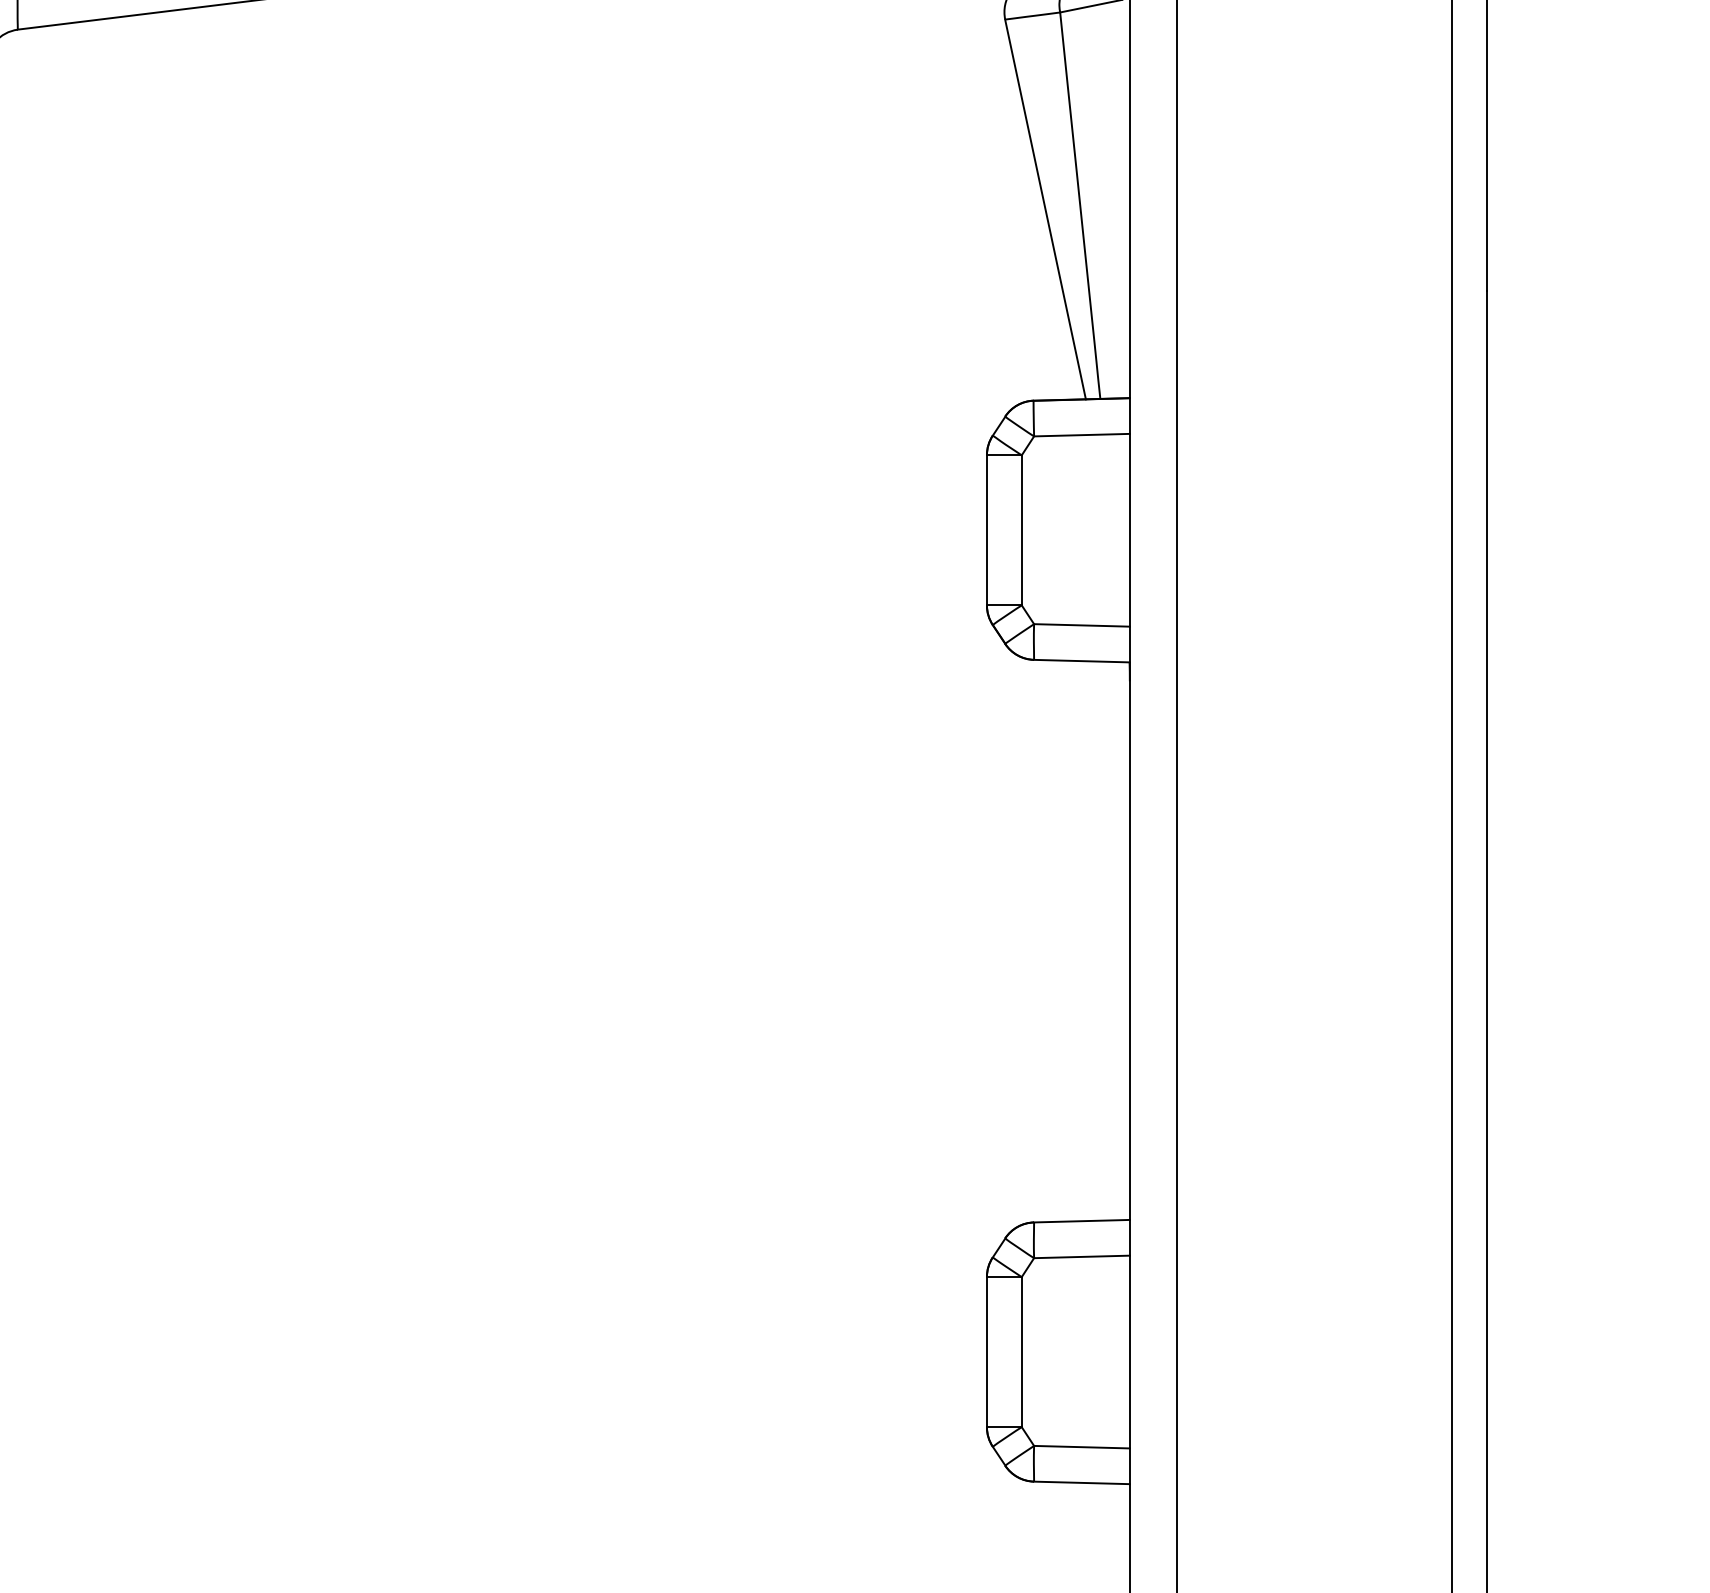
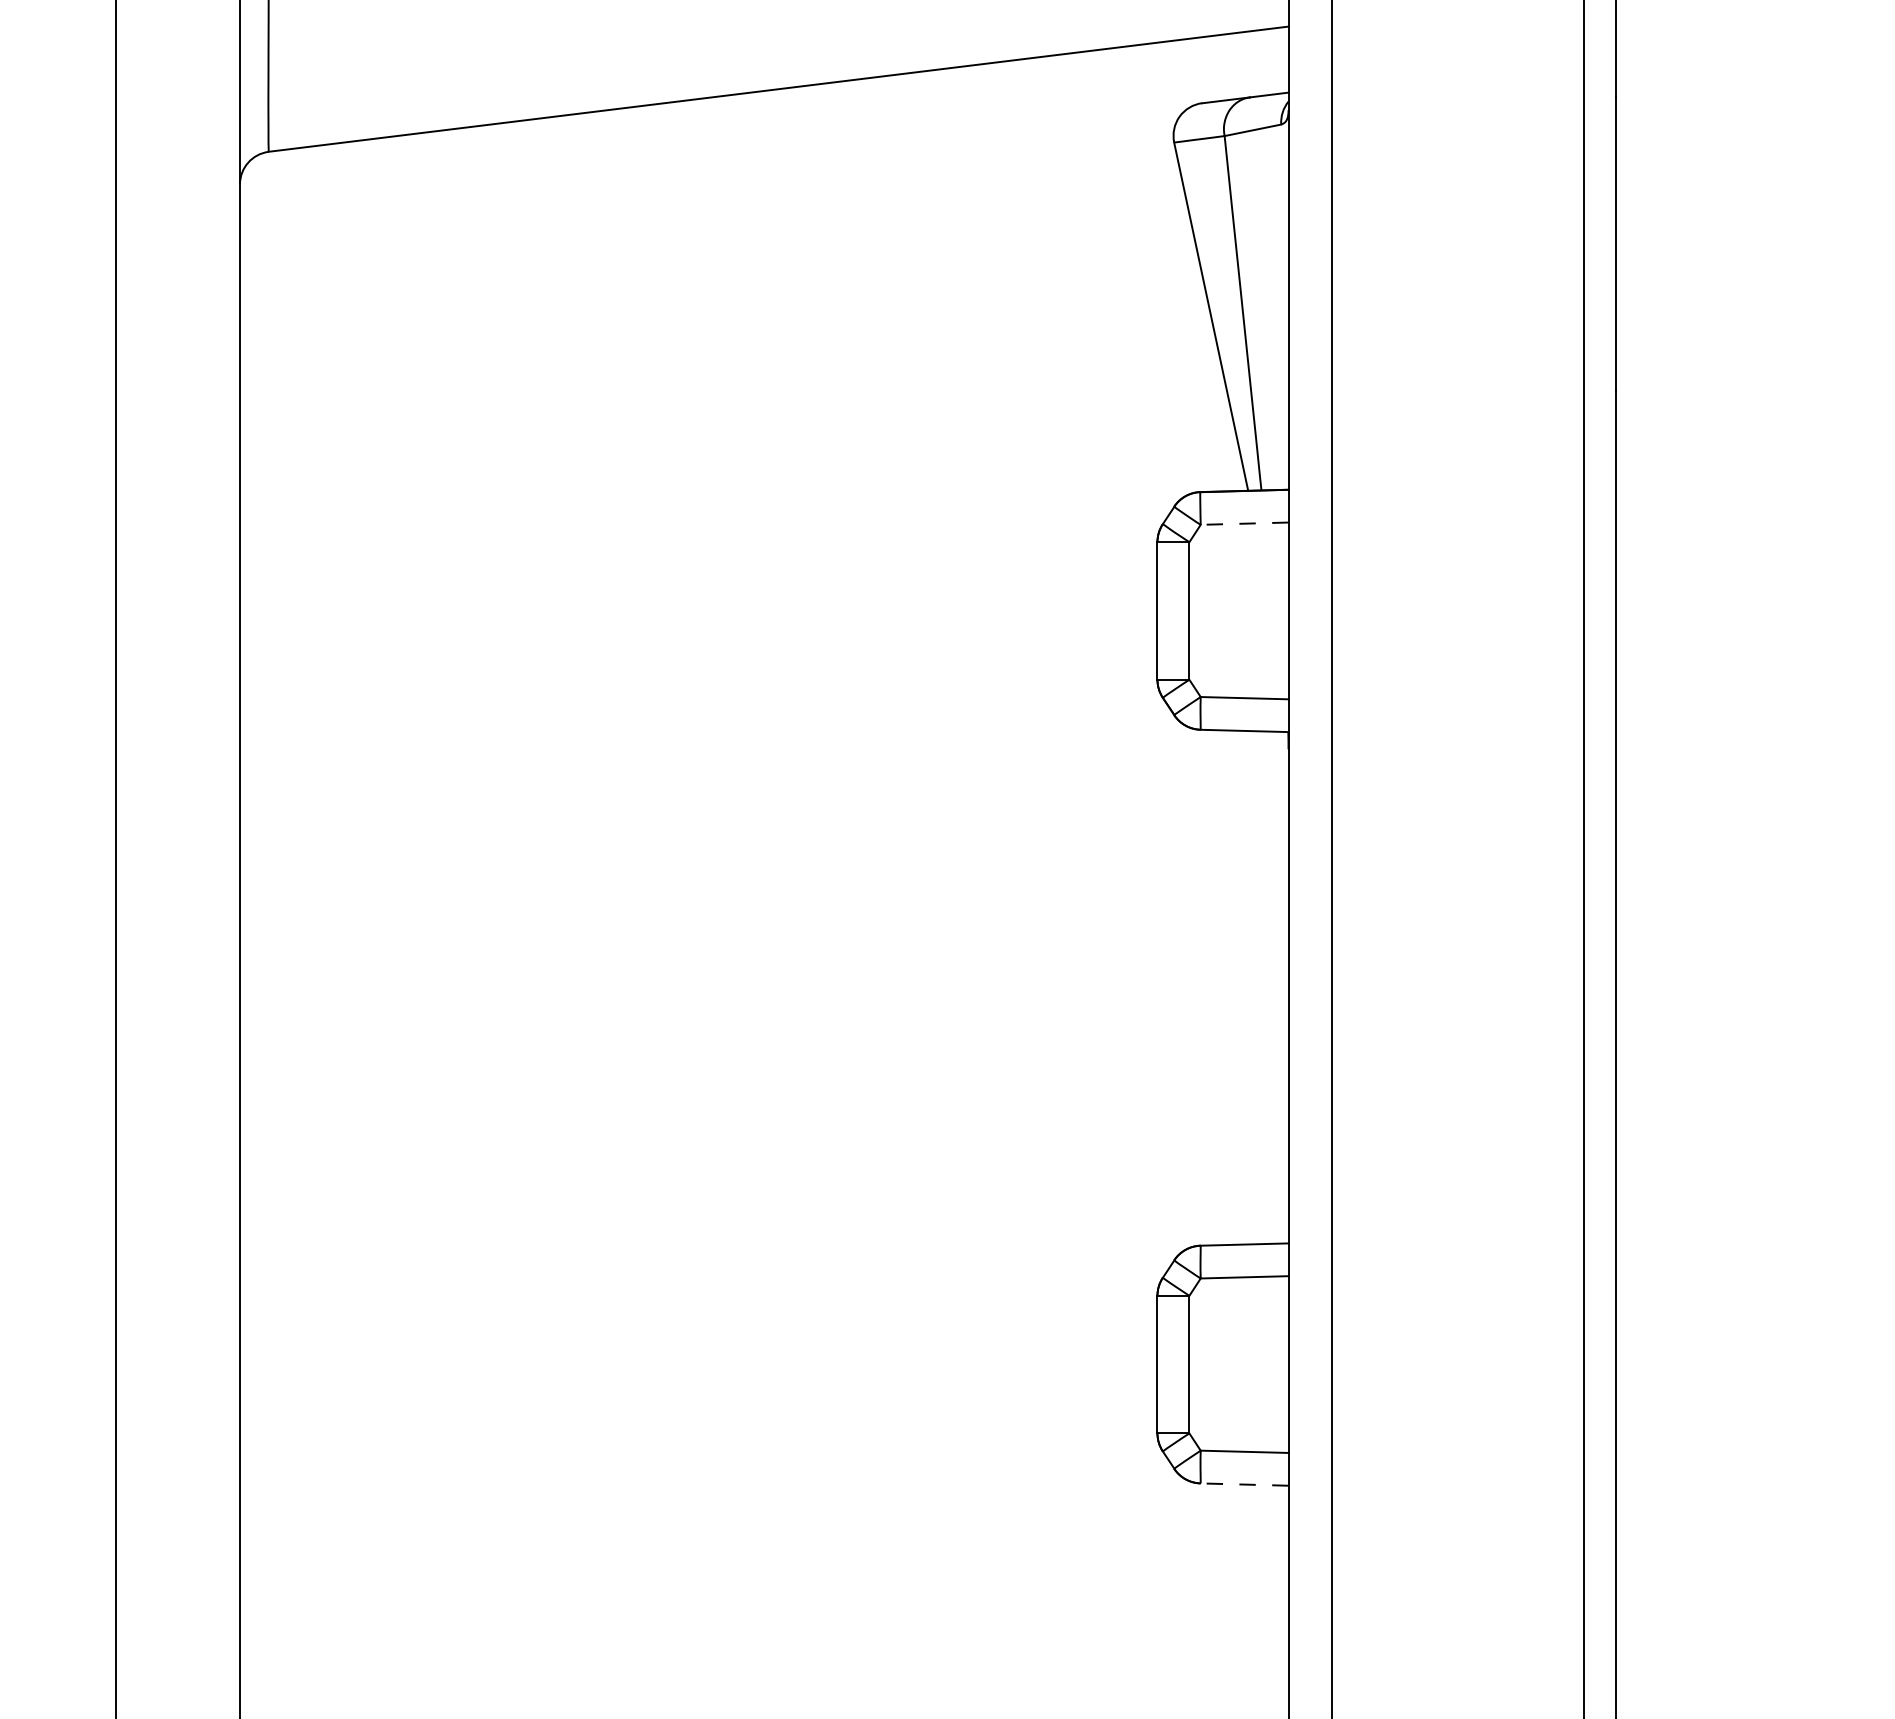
line: (1081, 434) -> (1244, 523), solid -> dashed
line: (1081, 1482) -> (1244, 1484), solid -> dashed

